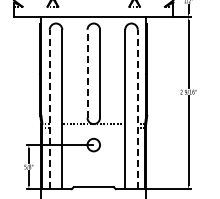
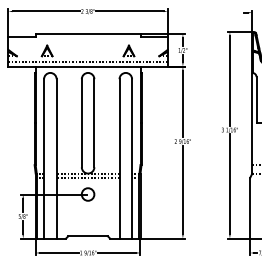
line: (93, 13) -> (87, 62), added
line: (87, 73) -> (81, 122), dashed -> solid
line: (50, 109) -> (44, 158), dashed -> solid
line: (138, 109) -> (132, 158), dashed -> solid
line: (93, 128) -> (87, 177), added

